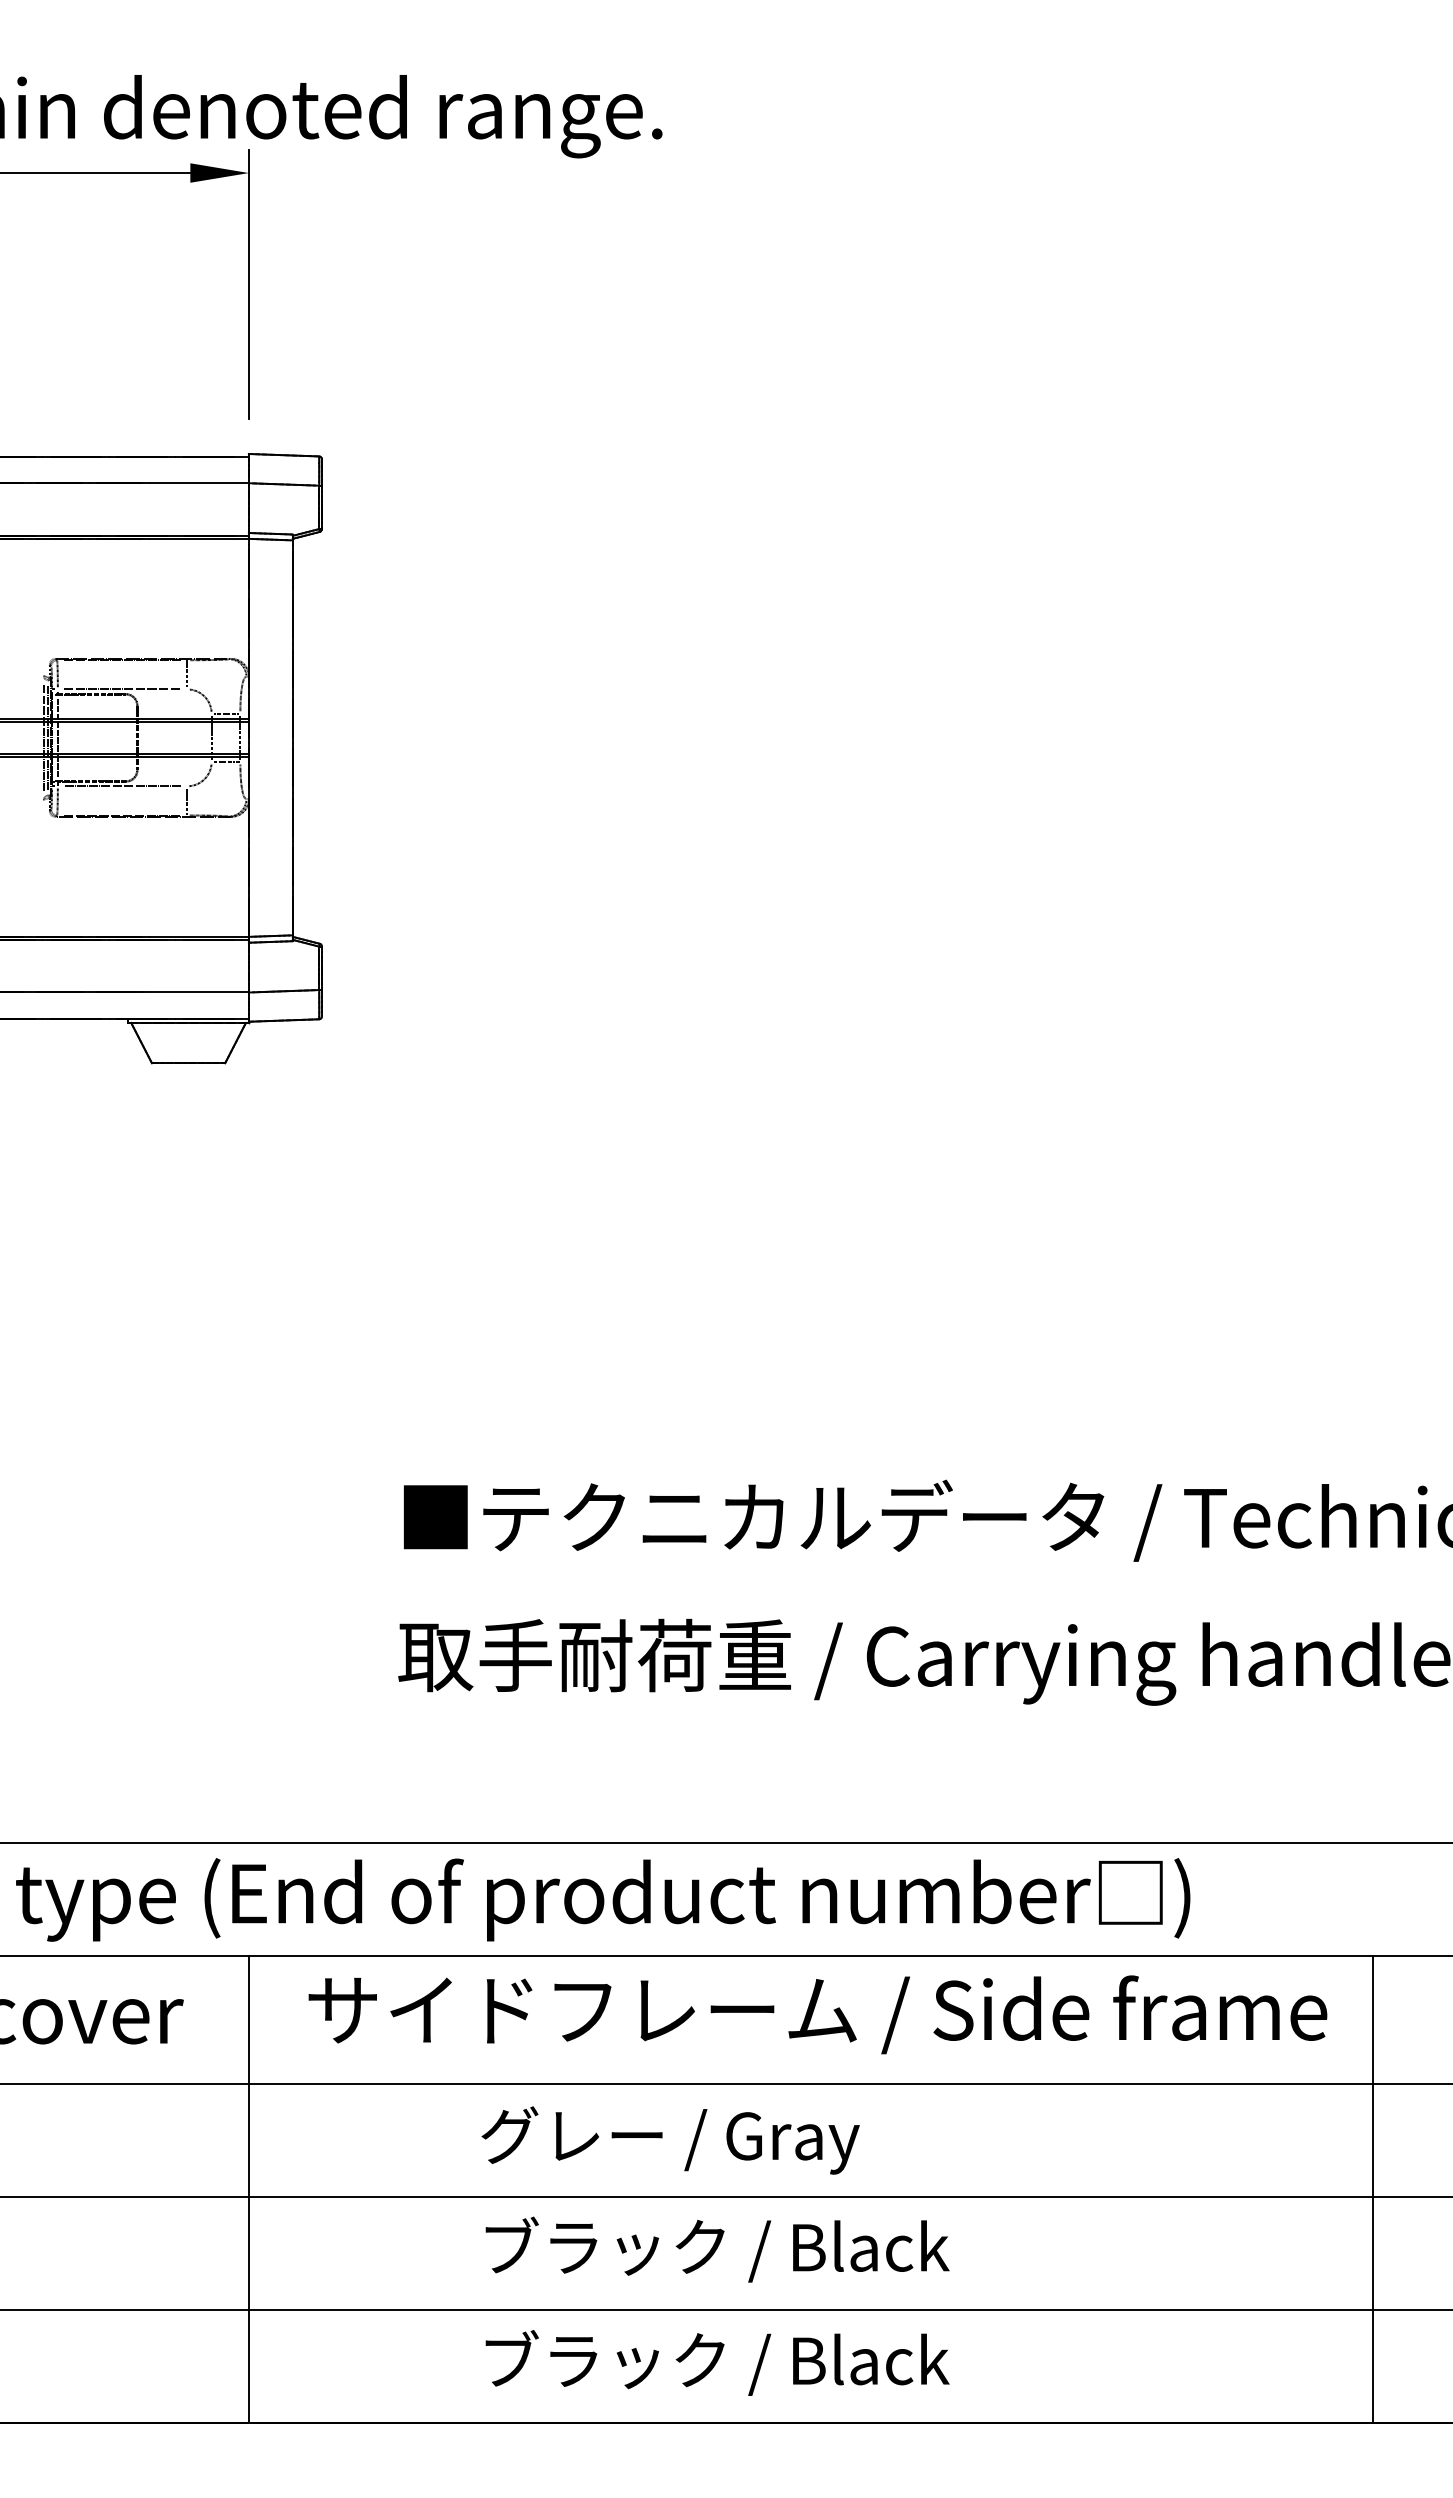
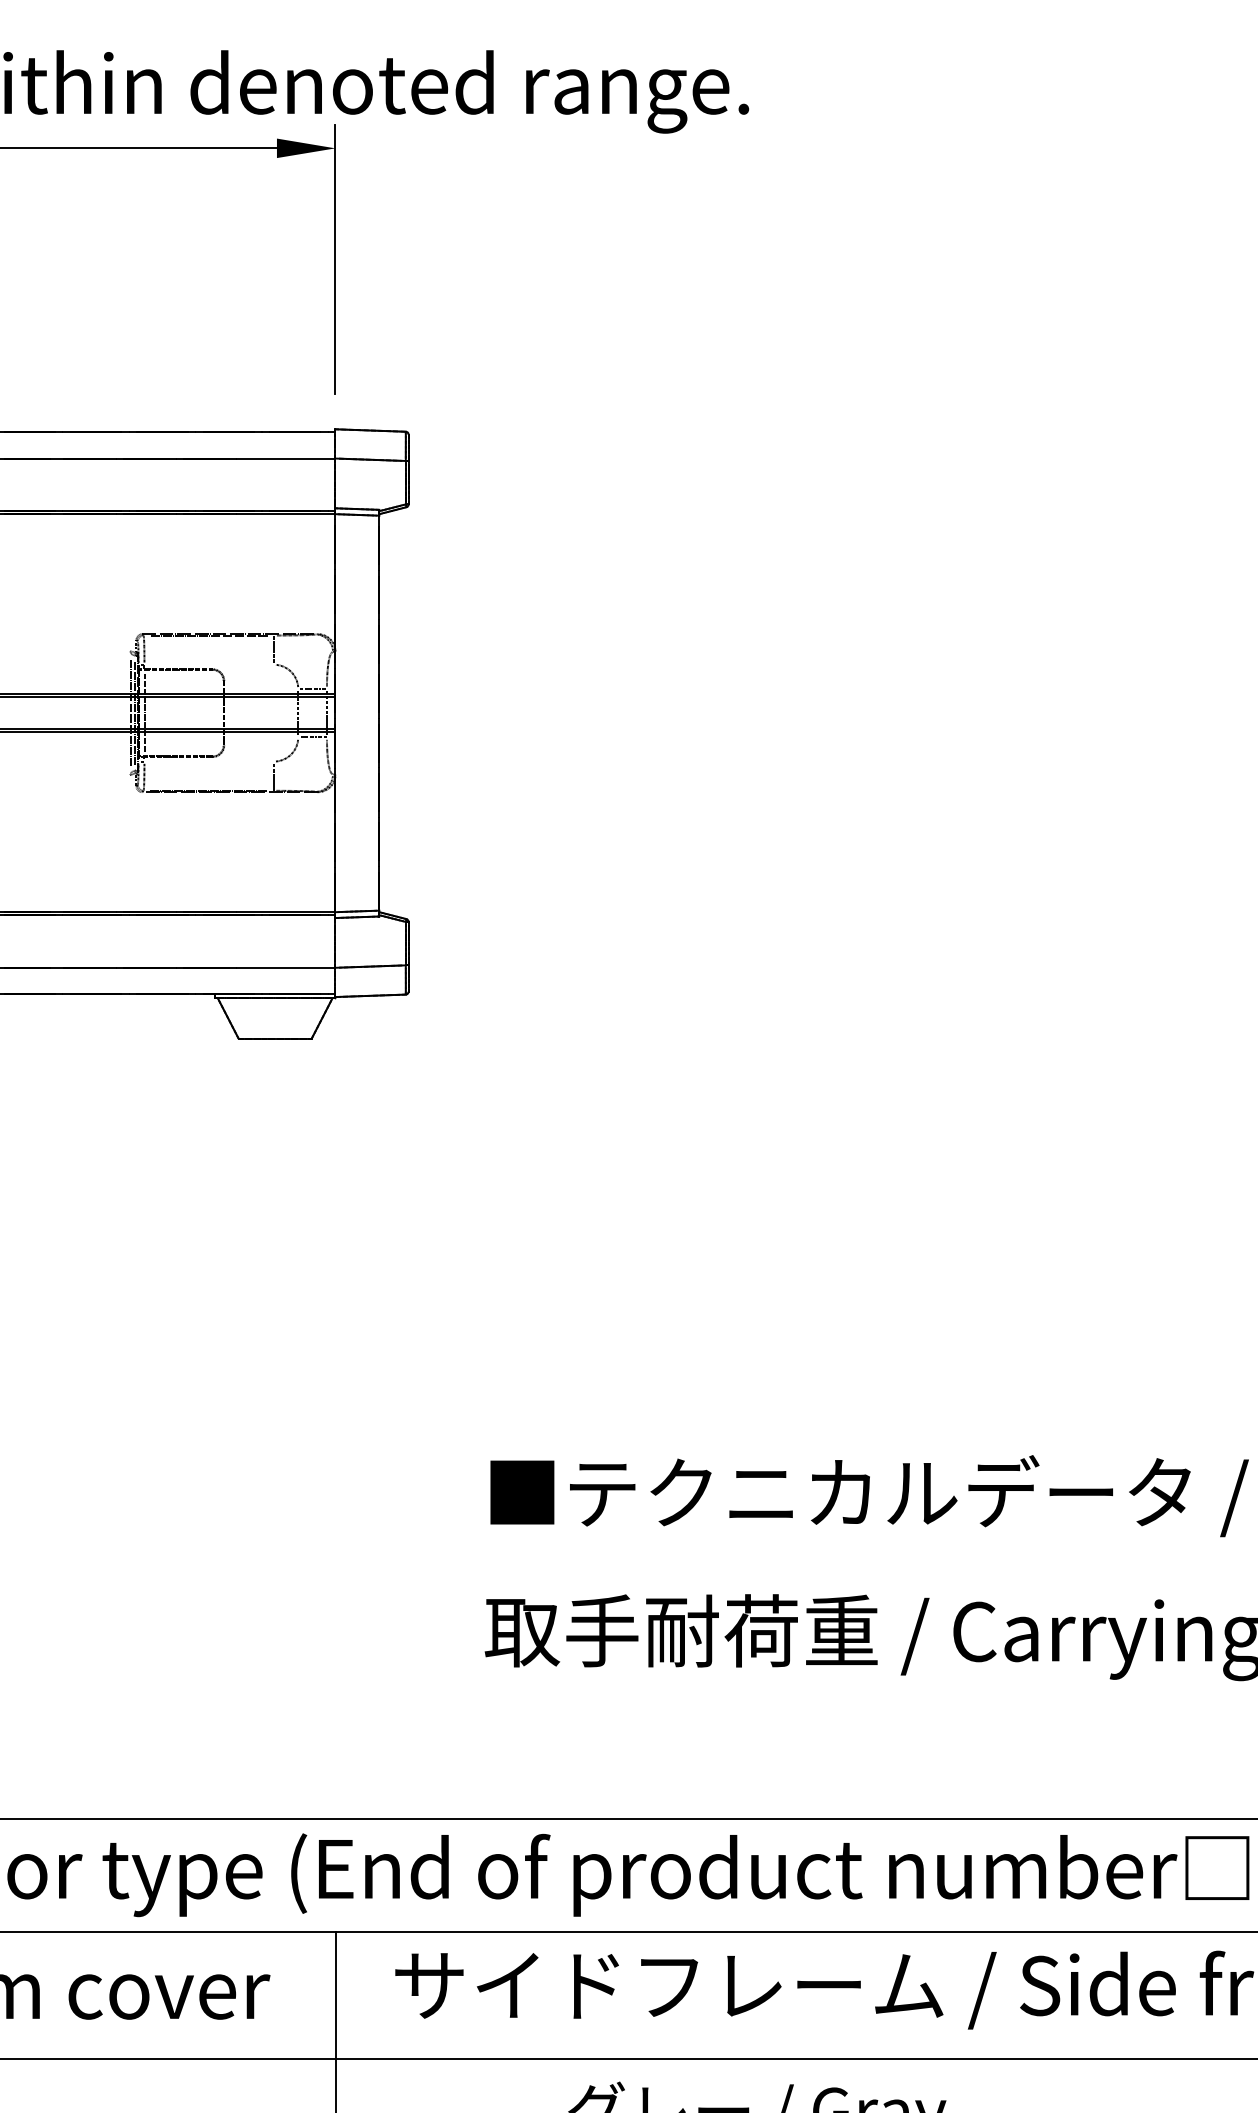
line: (122, 689) -> (209, 664), removed
line: (122, 786) -> (209, 761), removed

